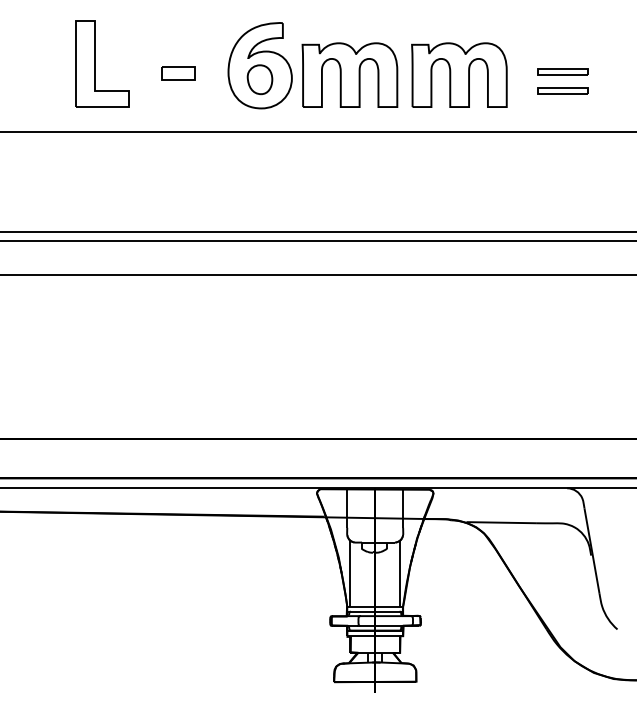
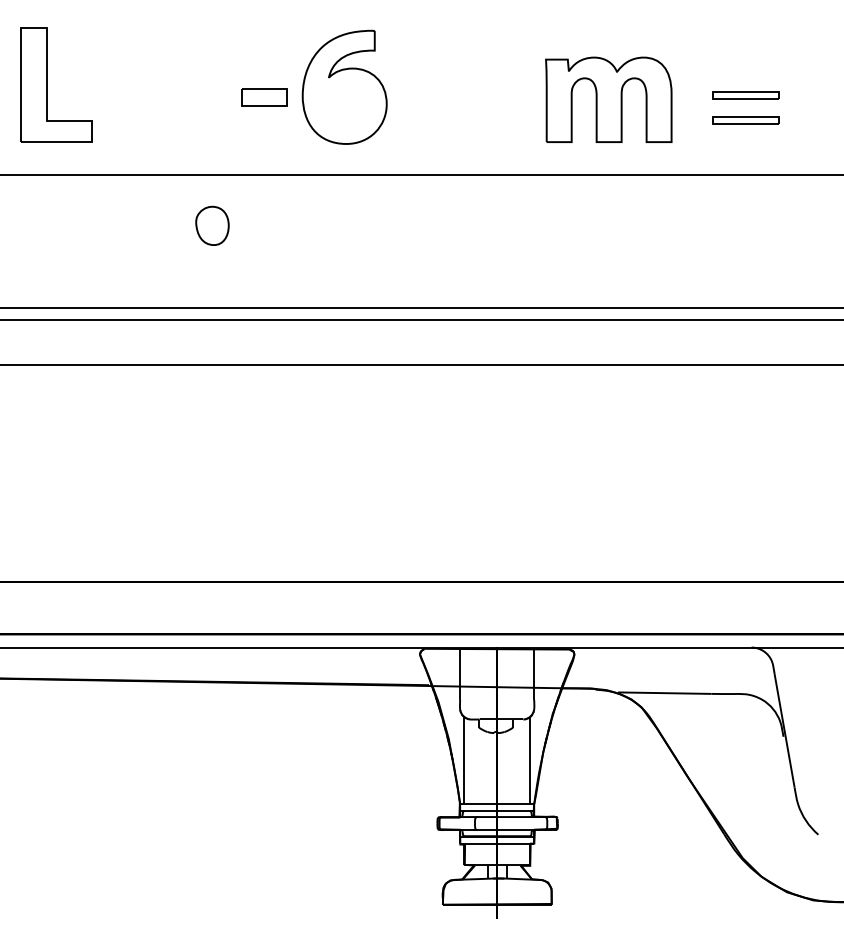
part: (95, 63) -> (47, 84), moved
part: (178, 73) -> (264, 97), moved
part: (349, 74) -> (463, 99), removed
part: (260, 79) -> (212, 225), moved

